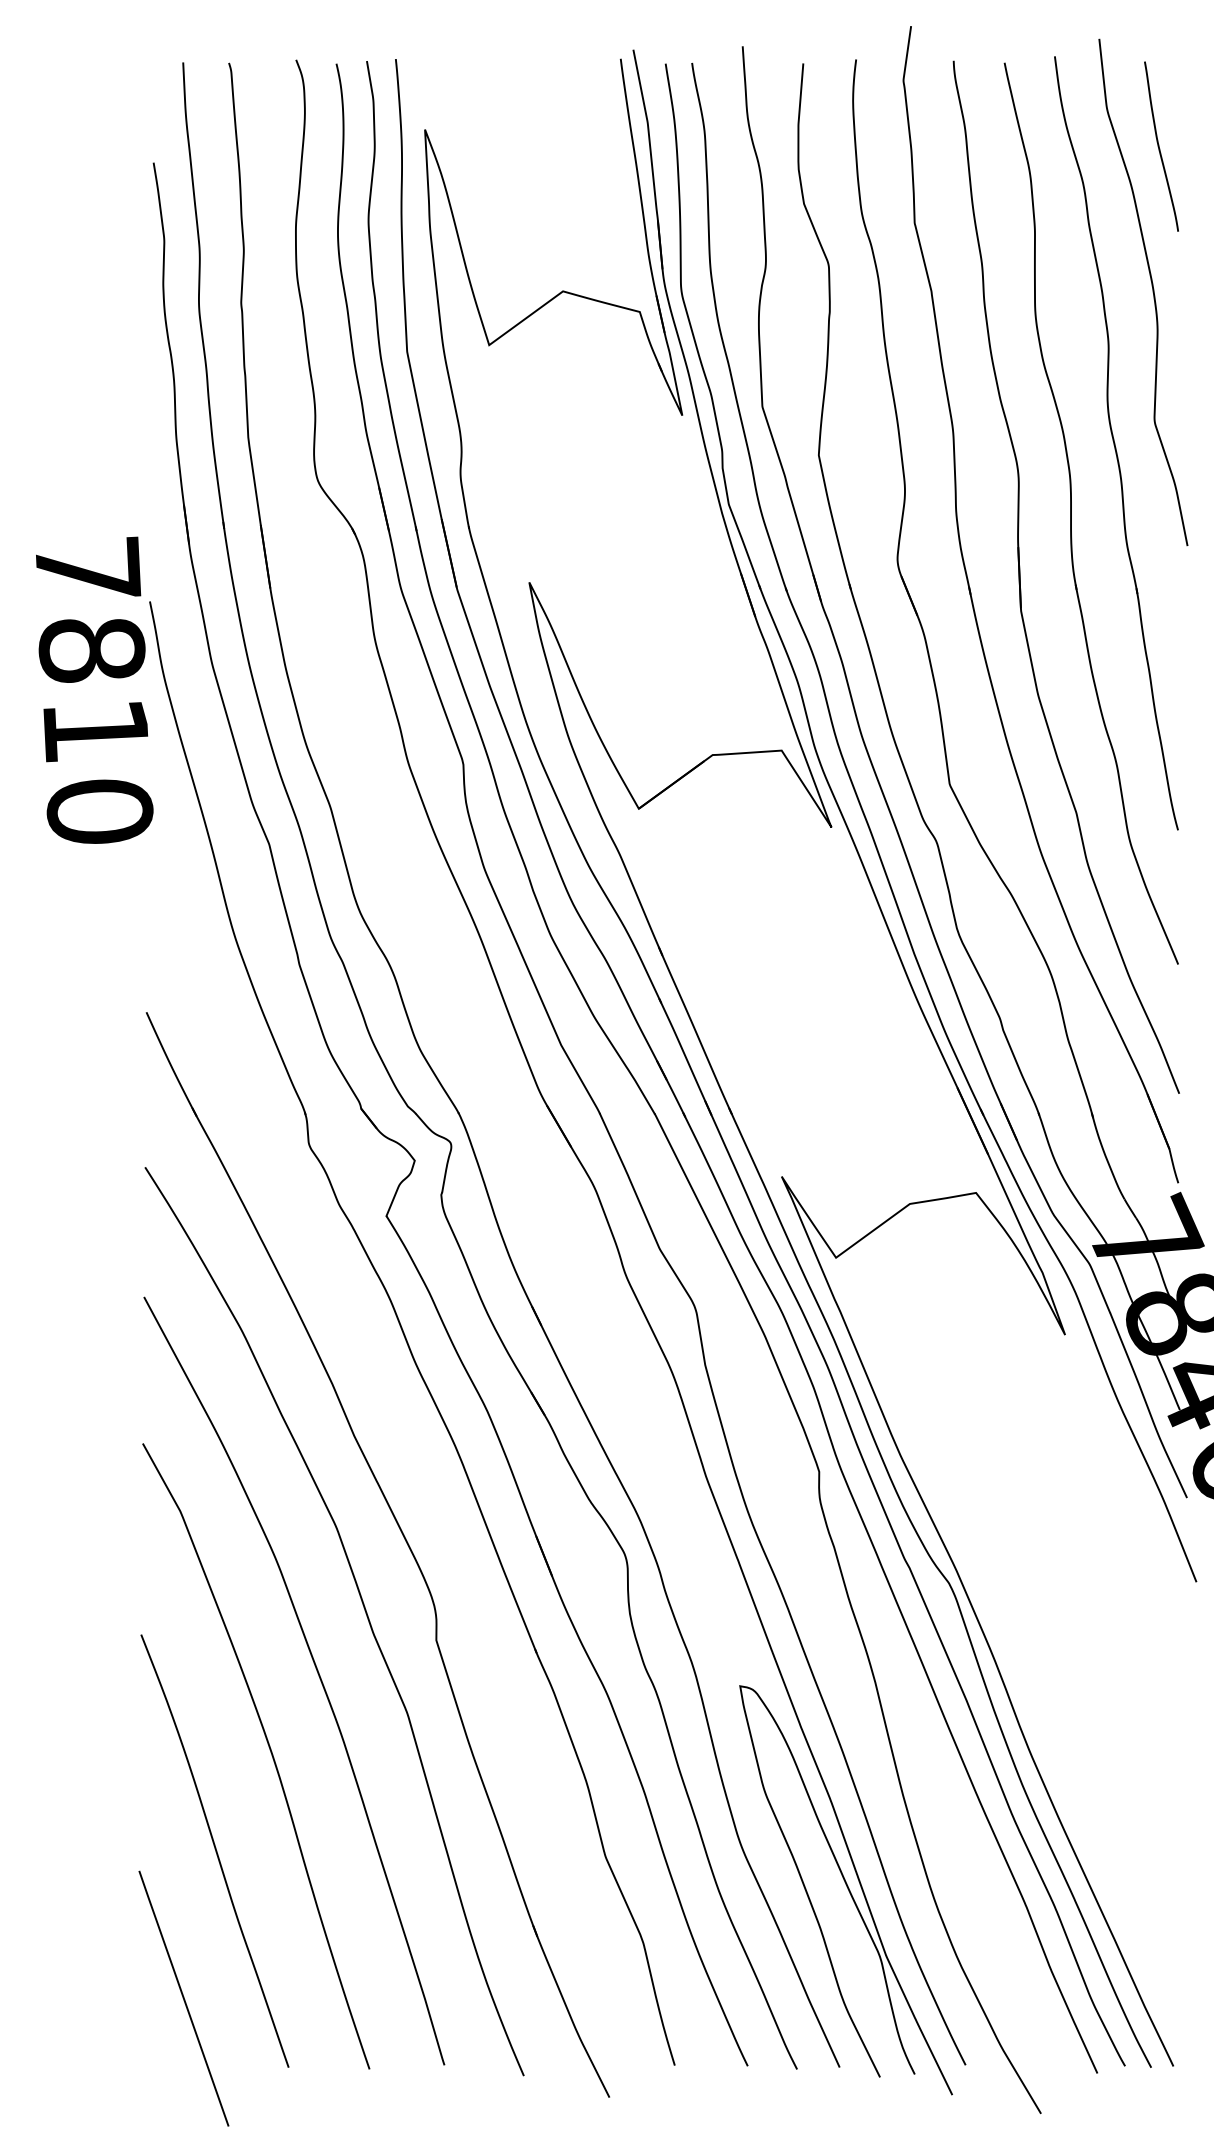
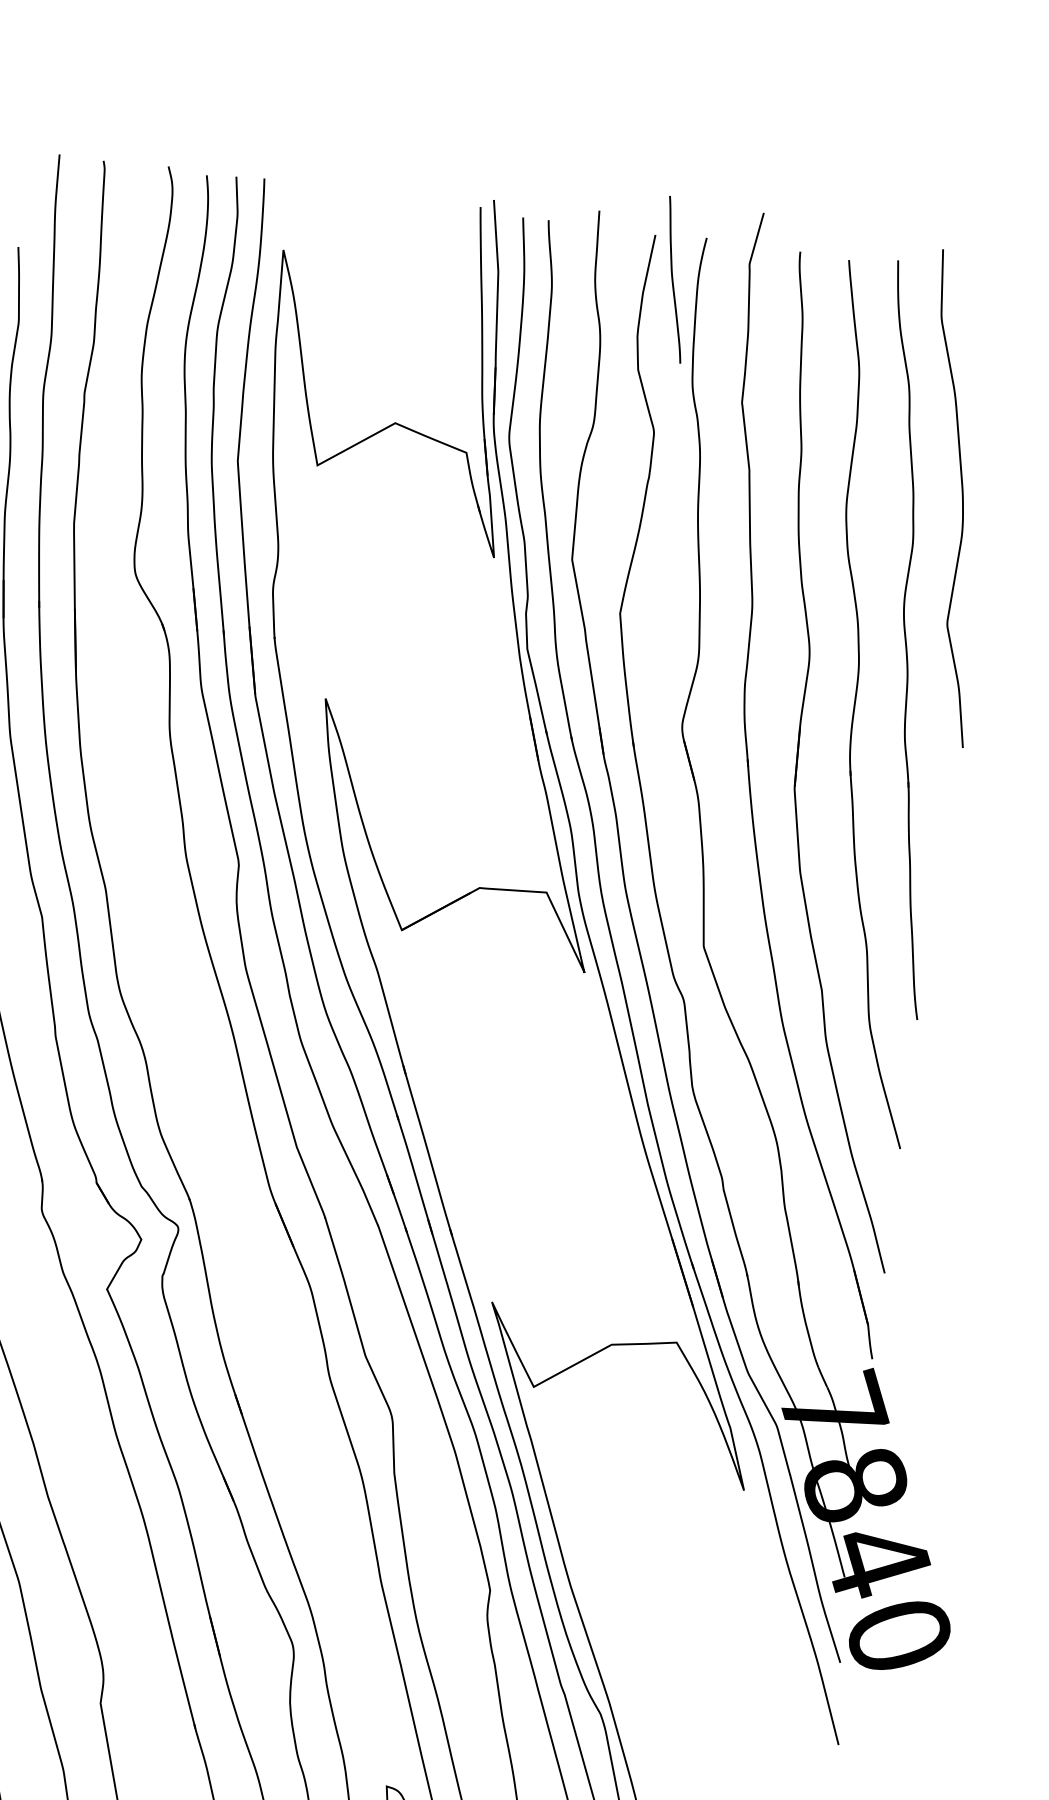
curve: (1159, 146) -> (673, 279), moved

